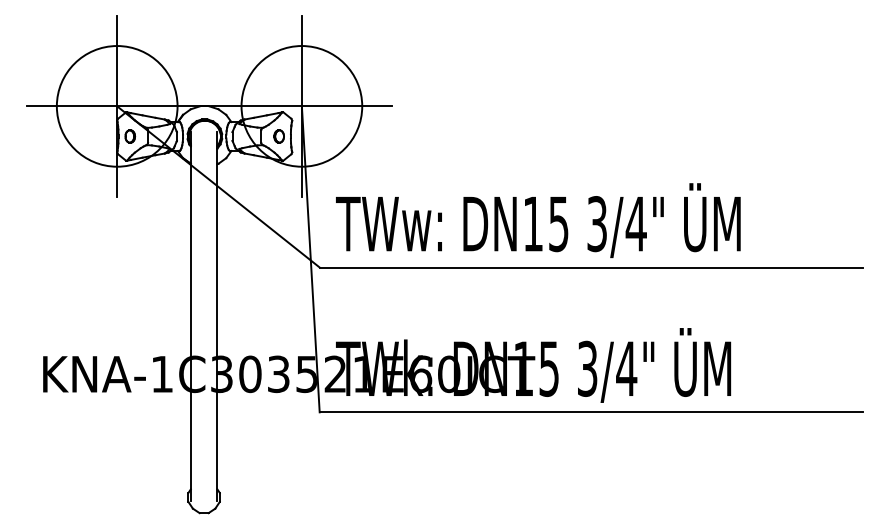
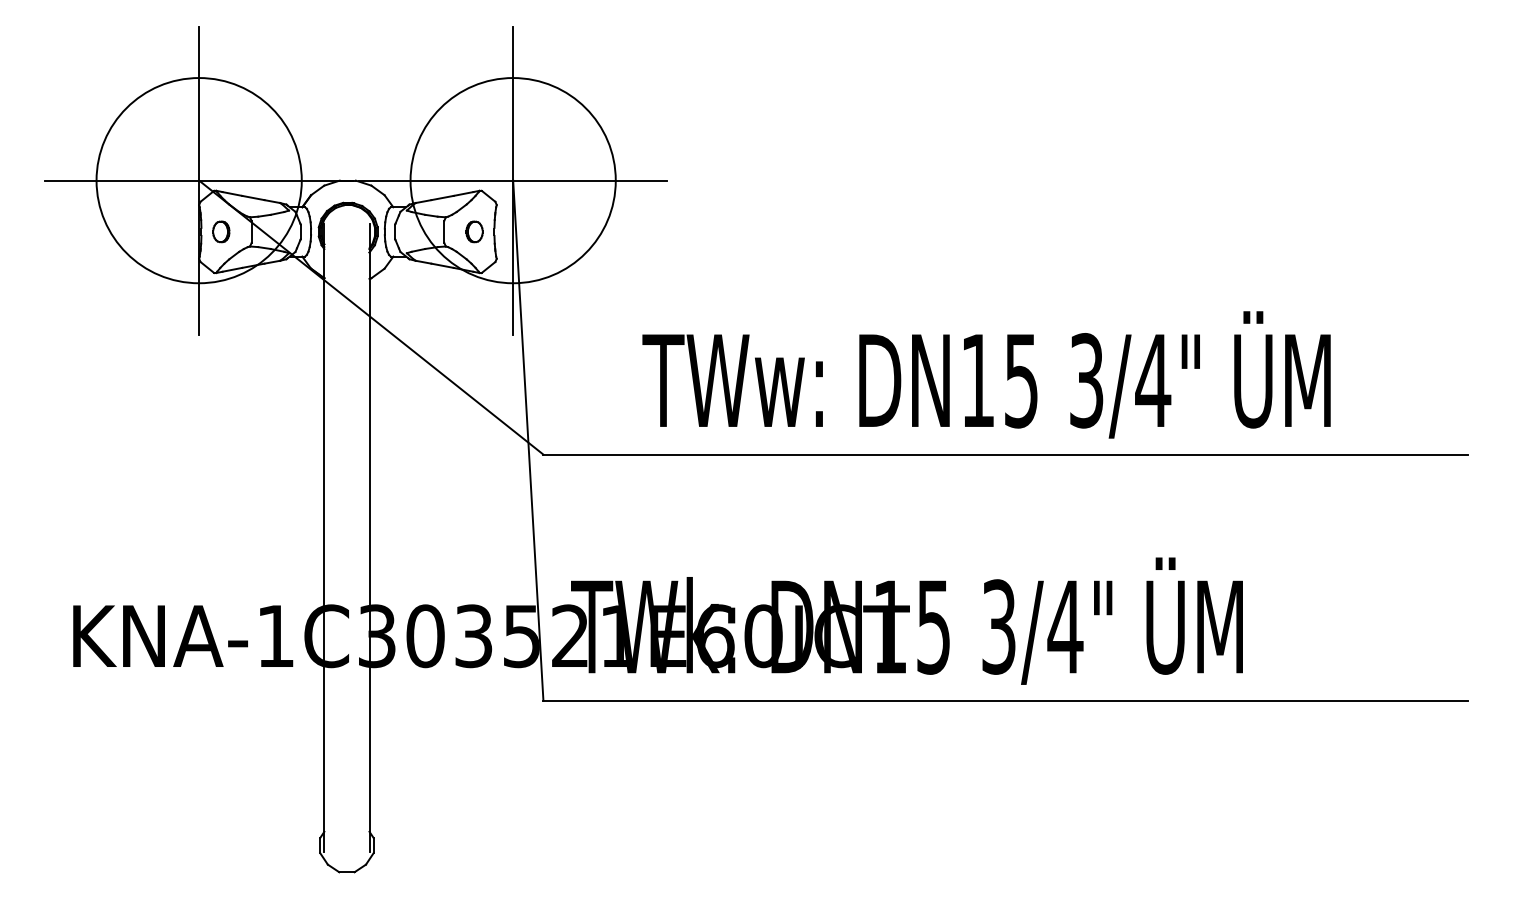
text: (538, 220) -> (986, 374), moved

